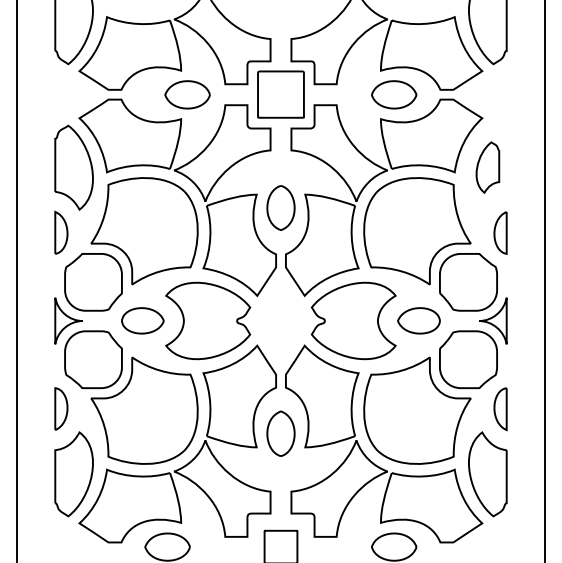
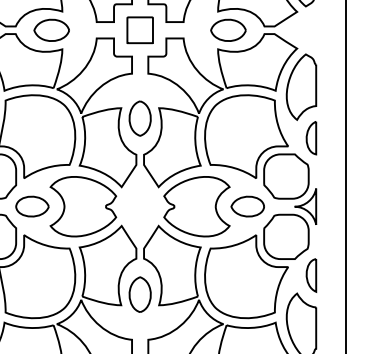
part: (187, 94) -> (51, 30), moved
part: (280, 94) -> (139, 30), size x0.71
part: (487, 167) -> (301, 87), size x1.67

